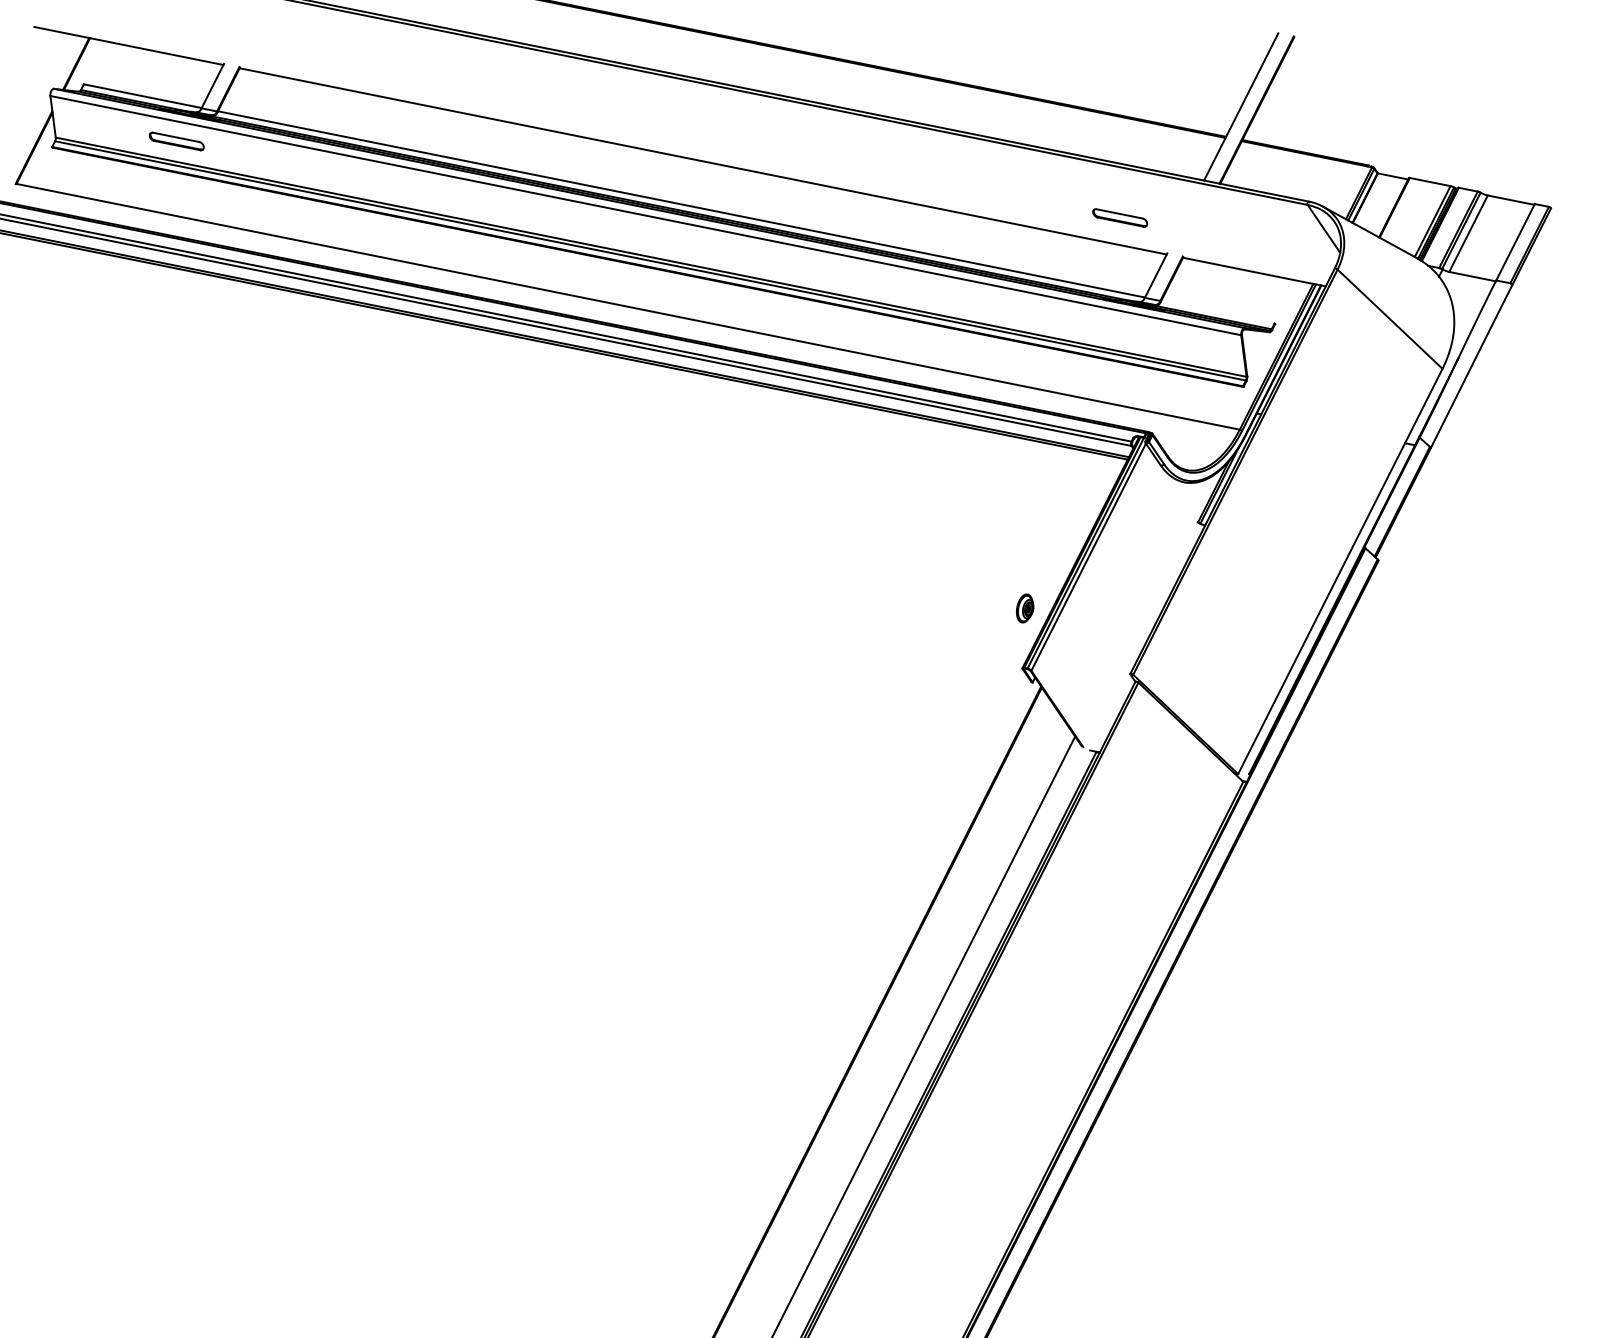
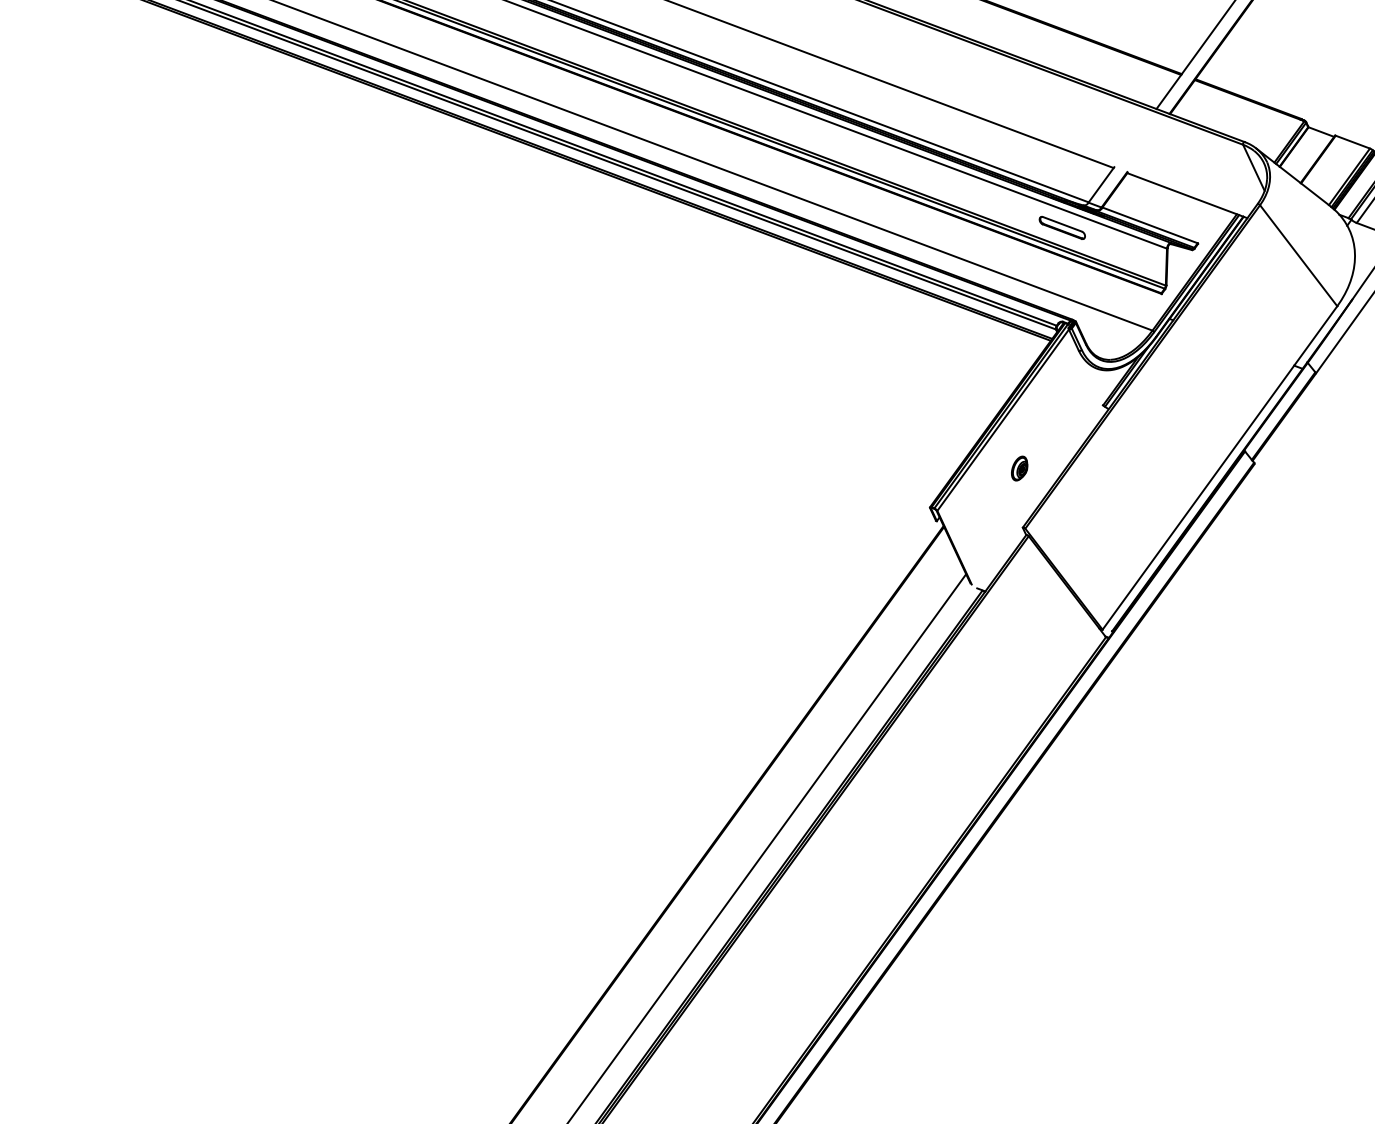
part: (1120, 217) -> (1062, 227), moved
line: (1217, 311) -> (1149, 224), added
part: (1025, 608) -> (1020, 468), moved

